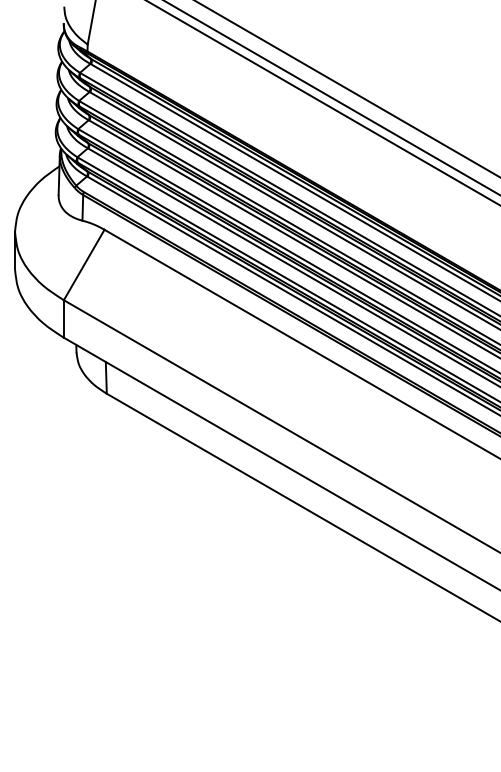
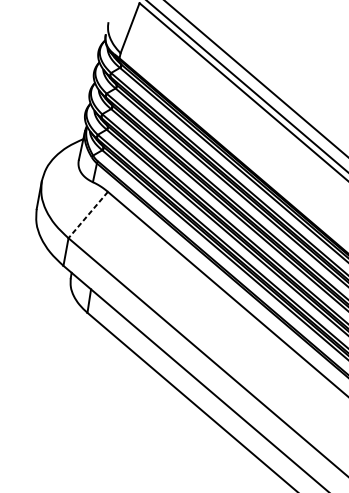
line: (84, 265) -> (88, 215), solid -> dashed

